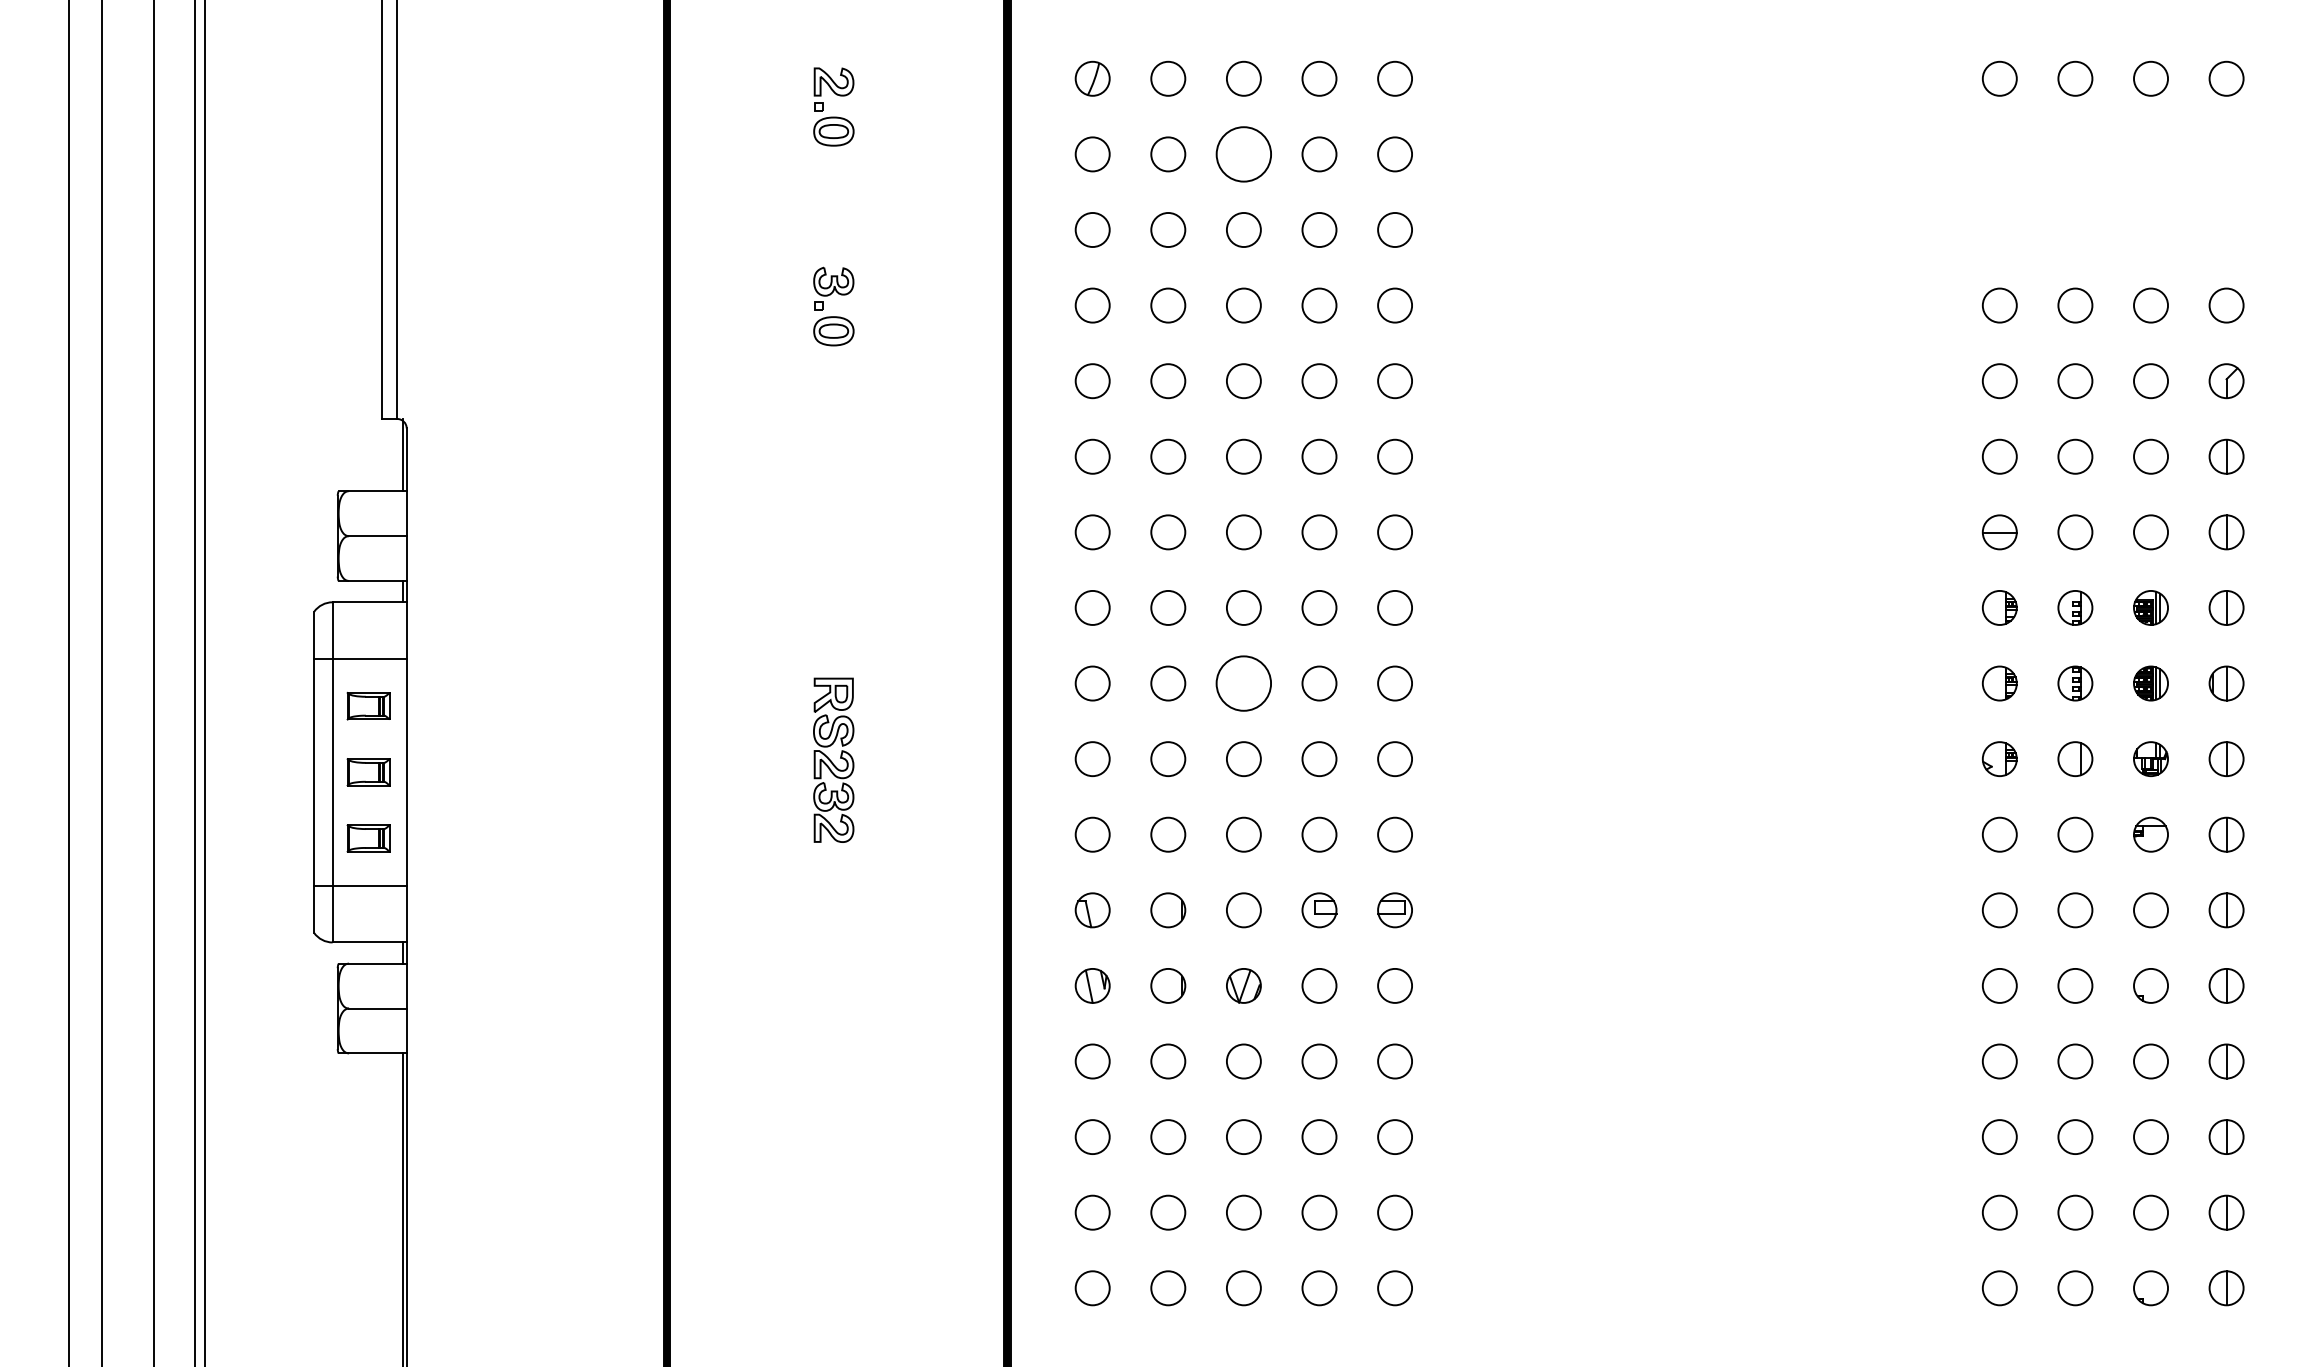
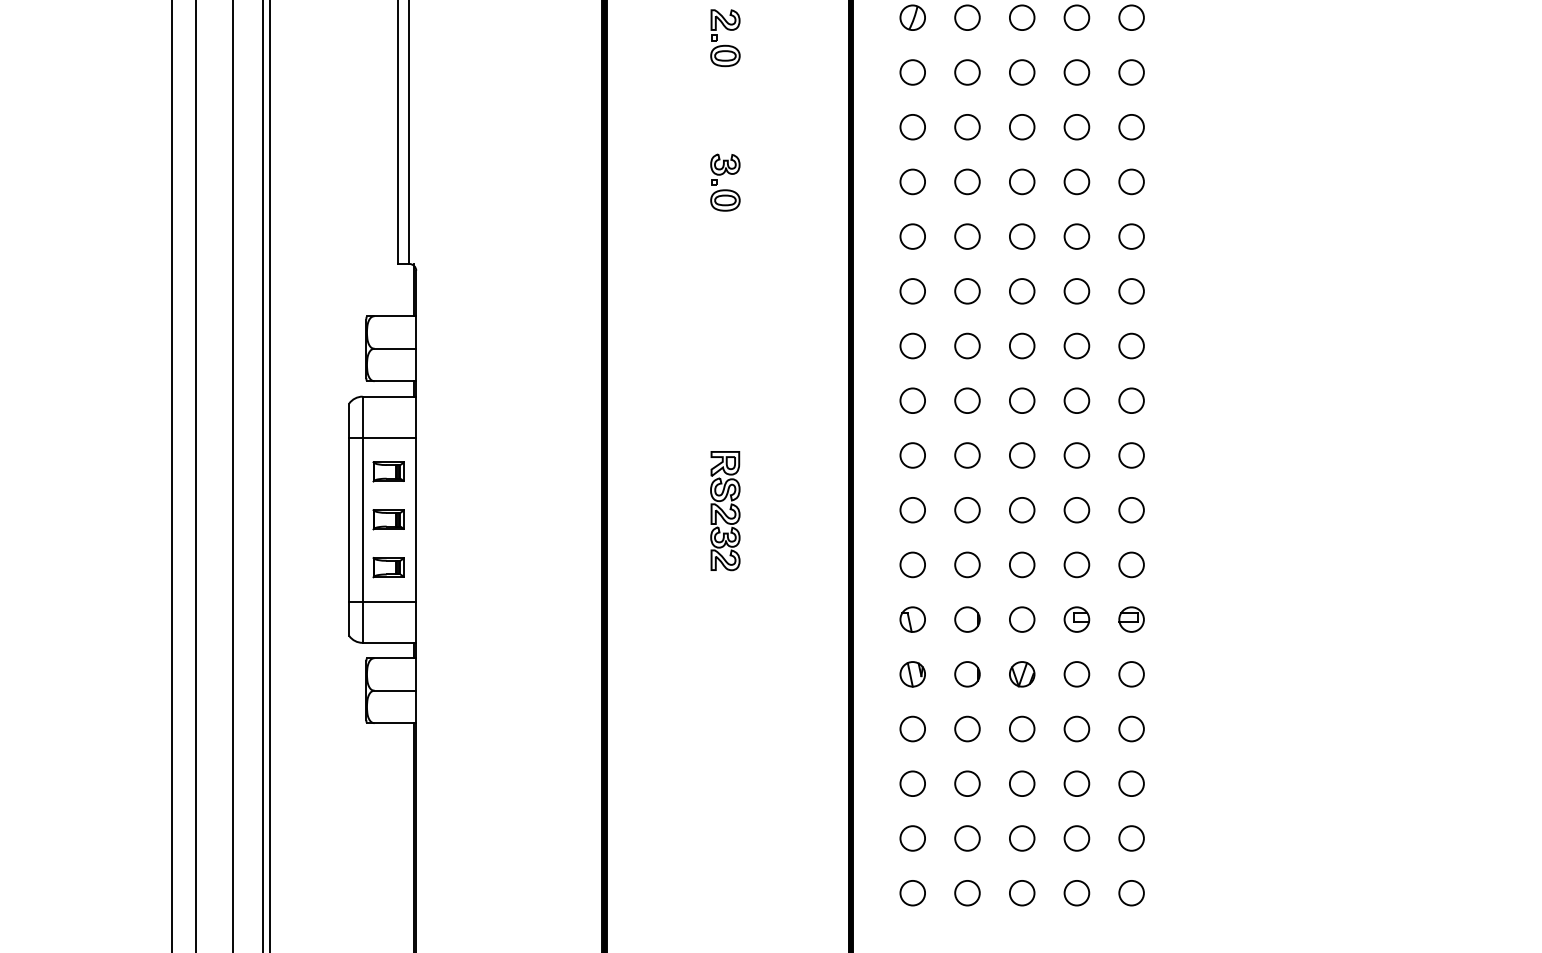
circle: (1243, 154) -> (1021, 72), size x0.62
circle: (1243, 683) -> (1021, 455), size x0.62

